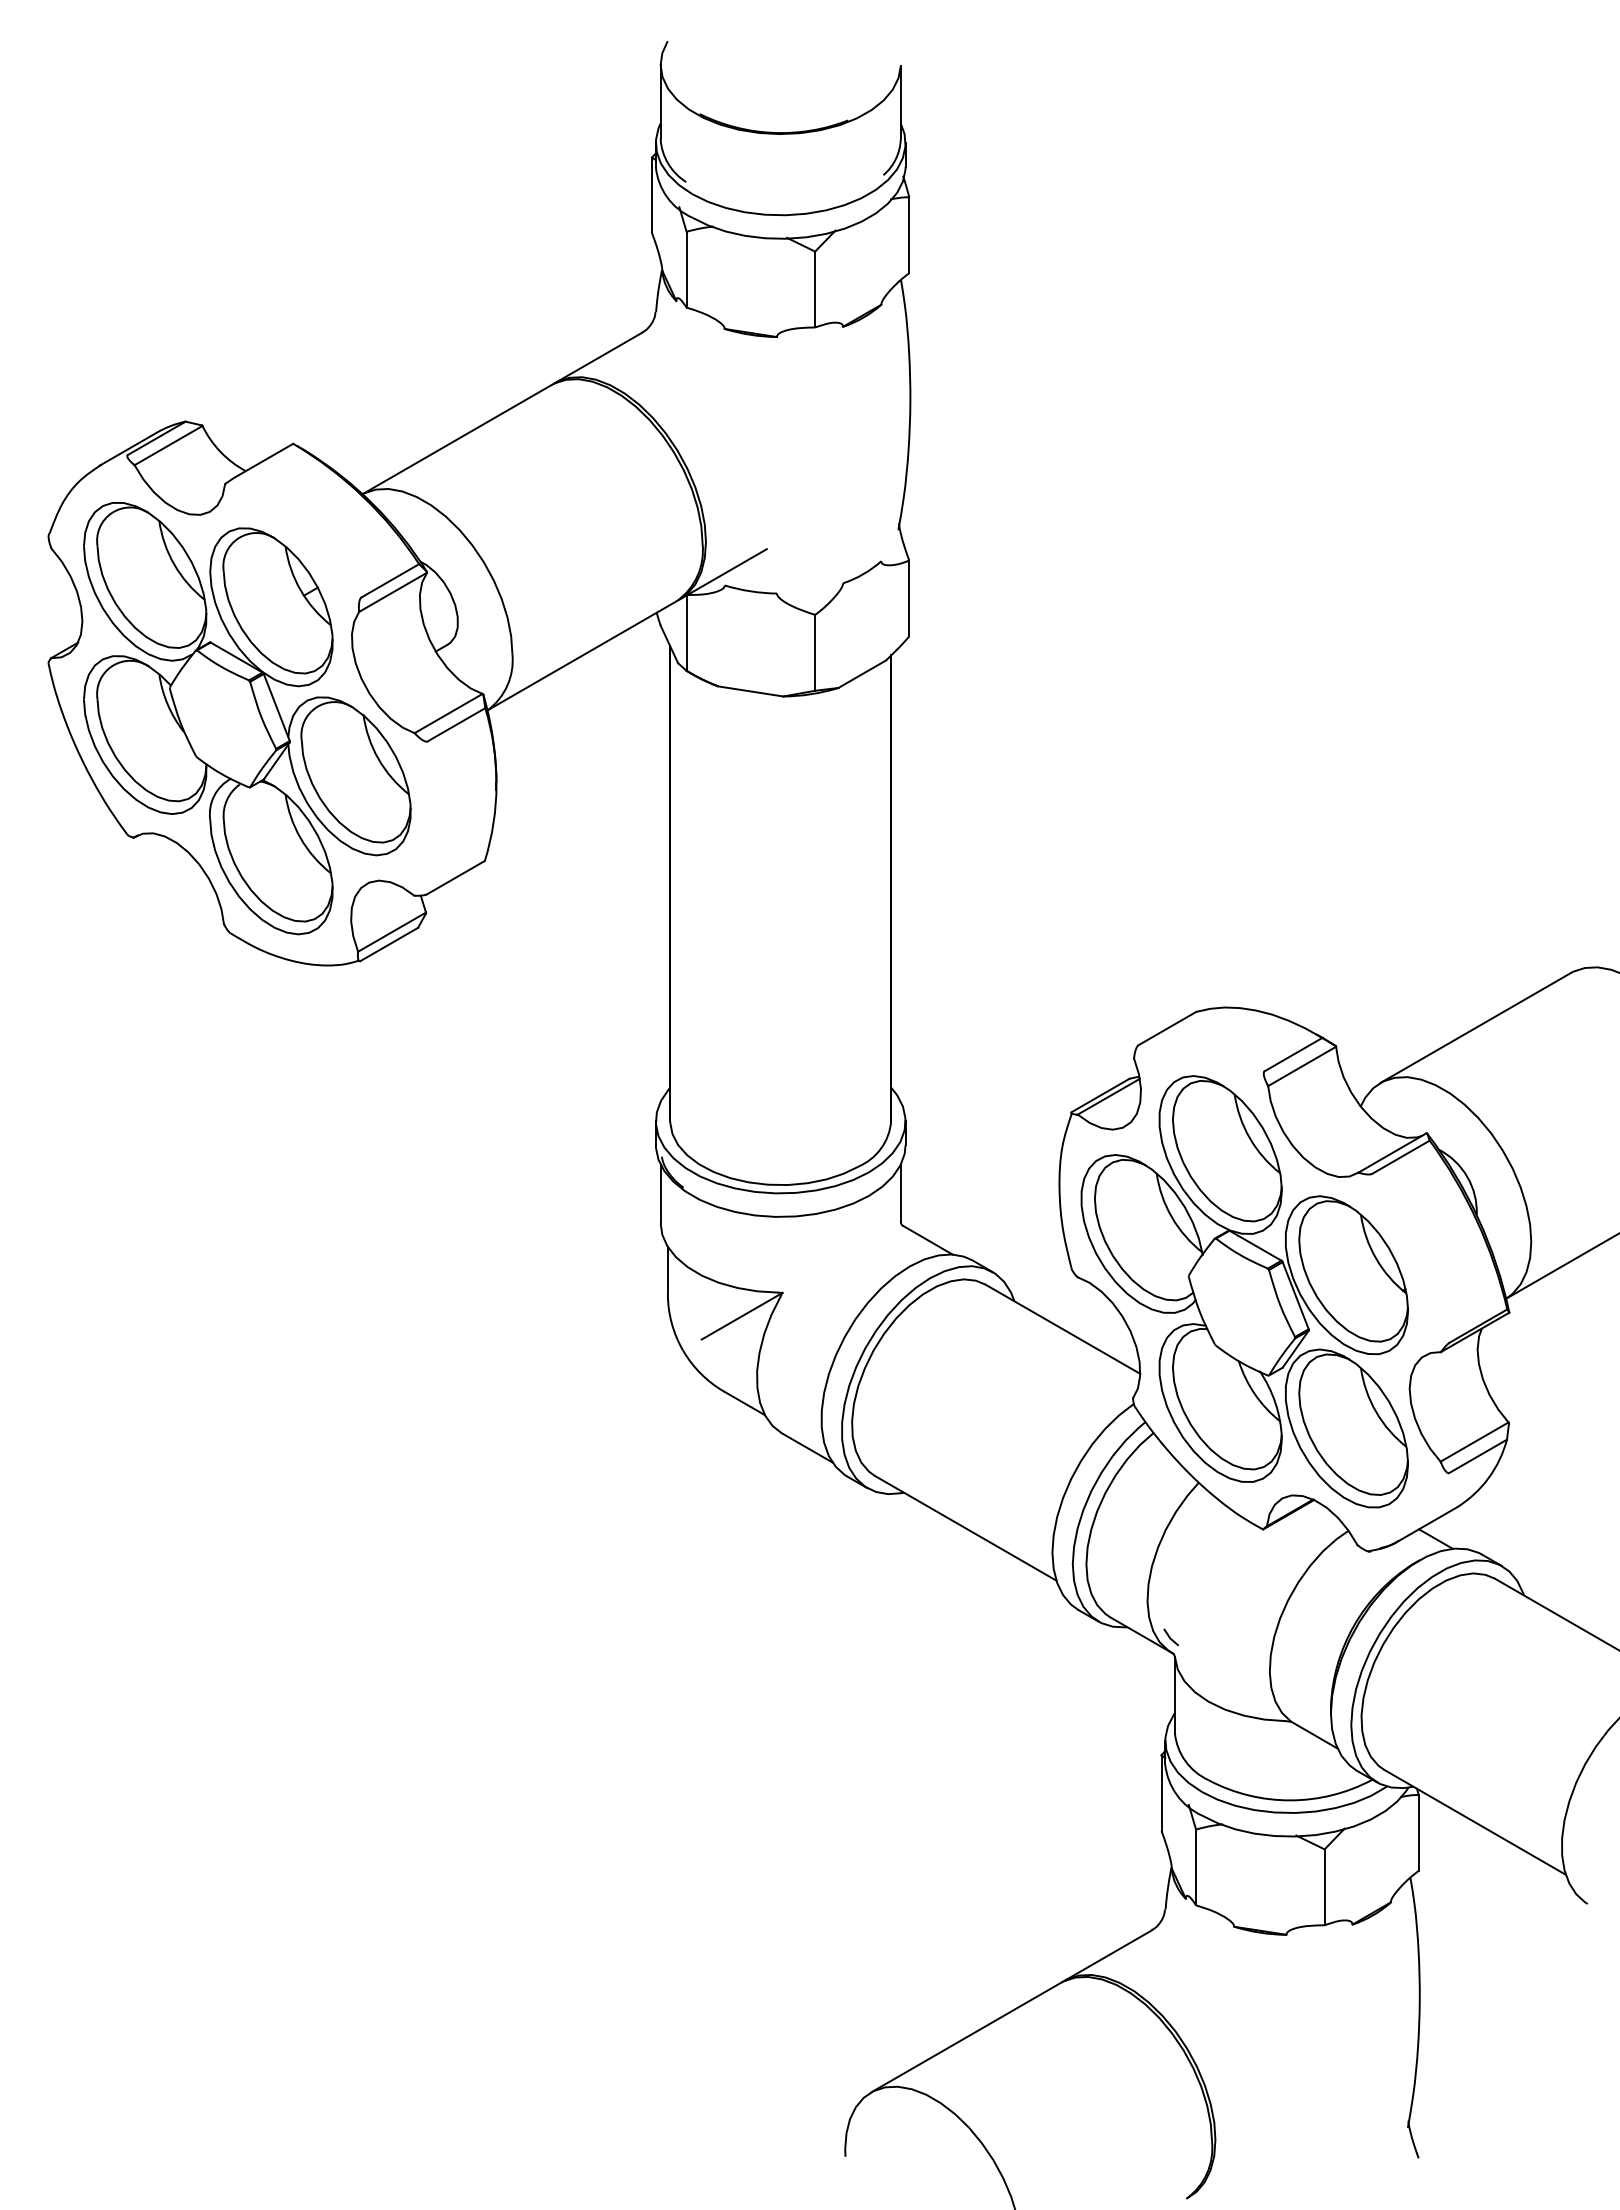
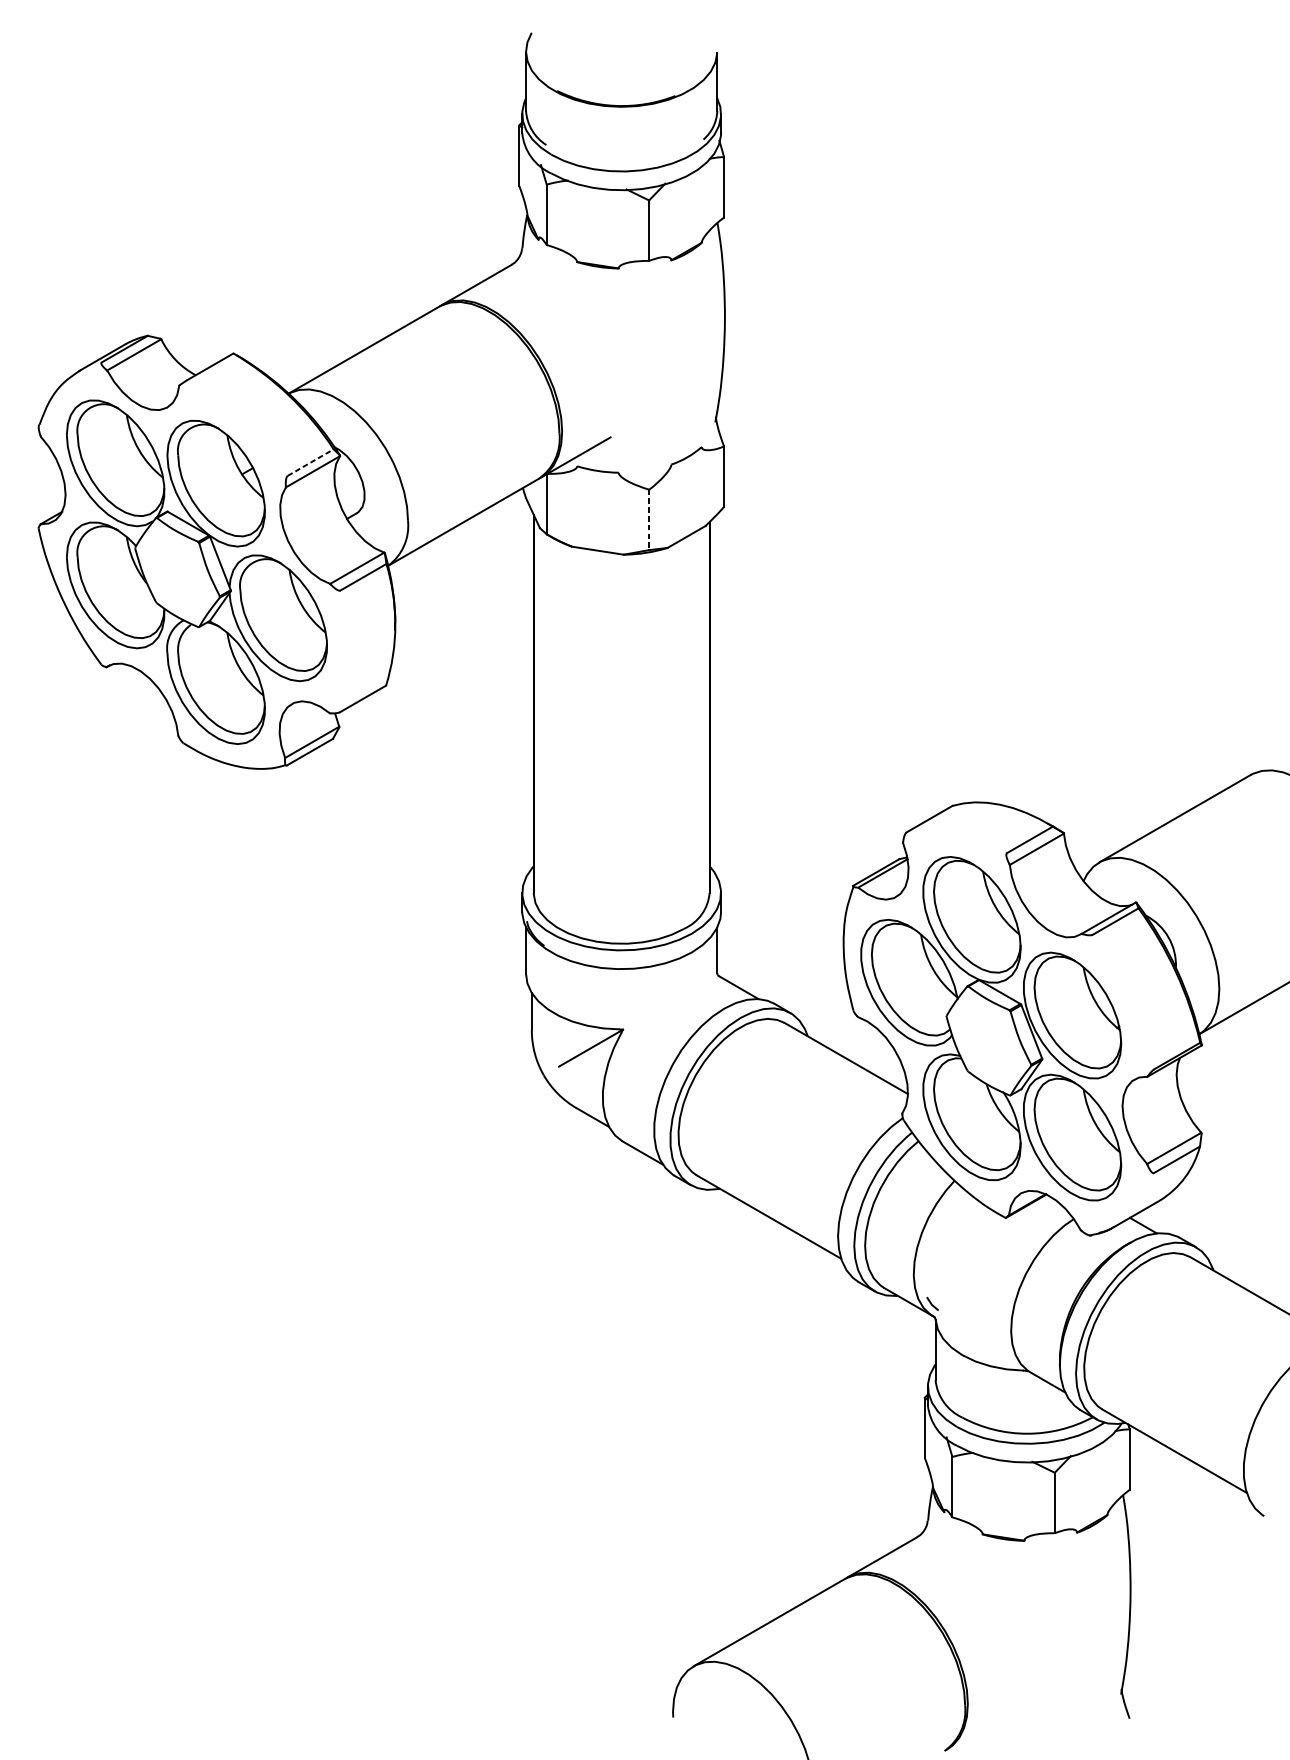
line: (390, 580) -> (310, 462), solid -> dashed
line: (815, 652) -> (649, 519), solid -> dashed

